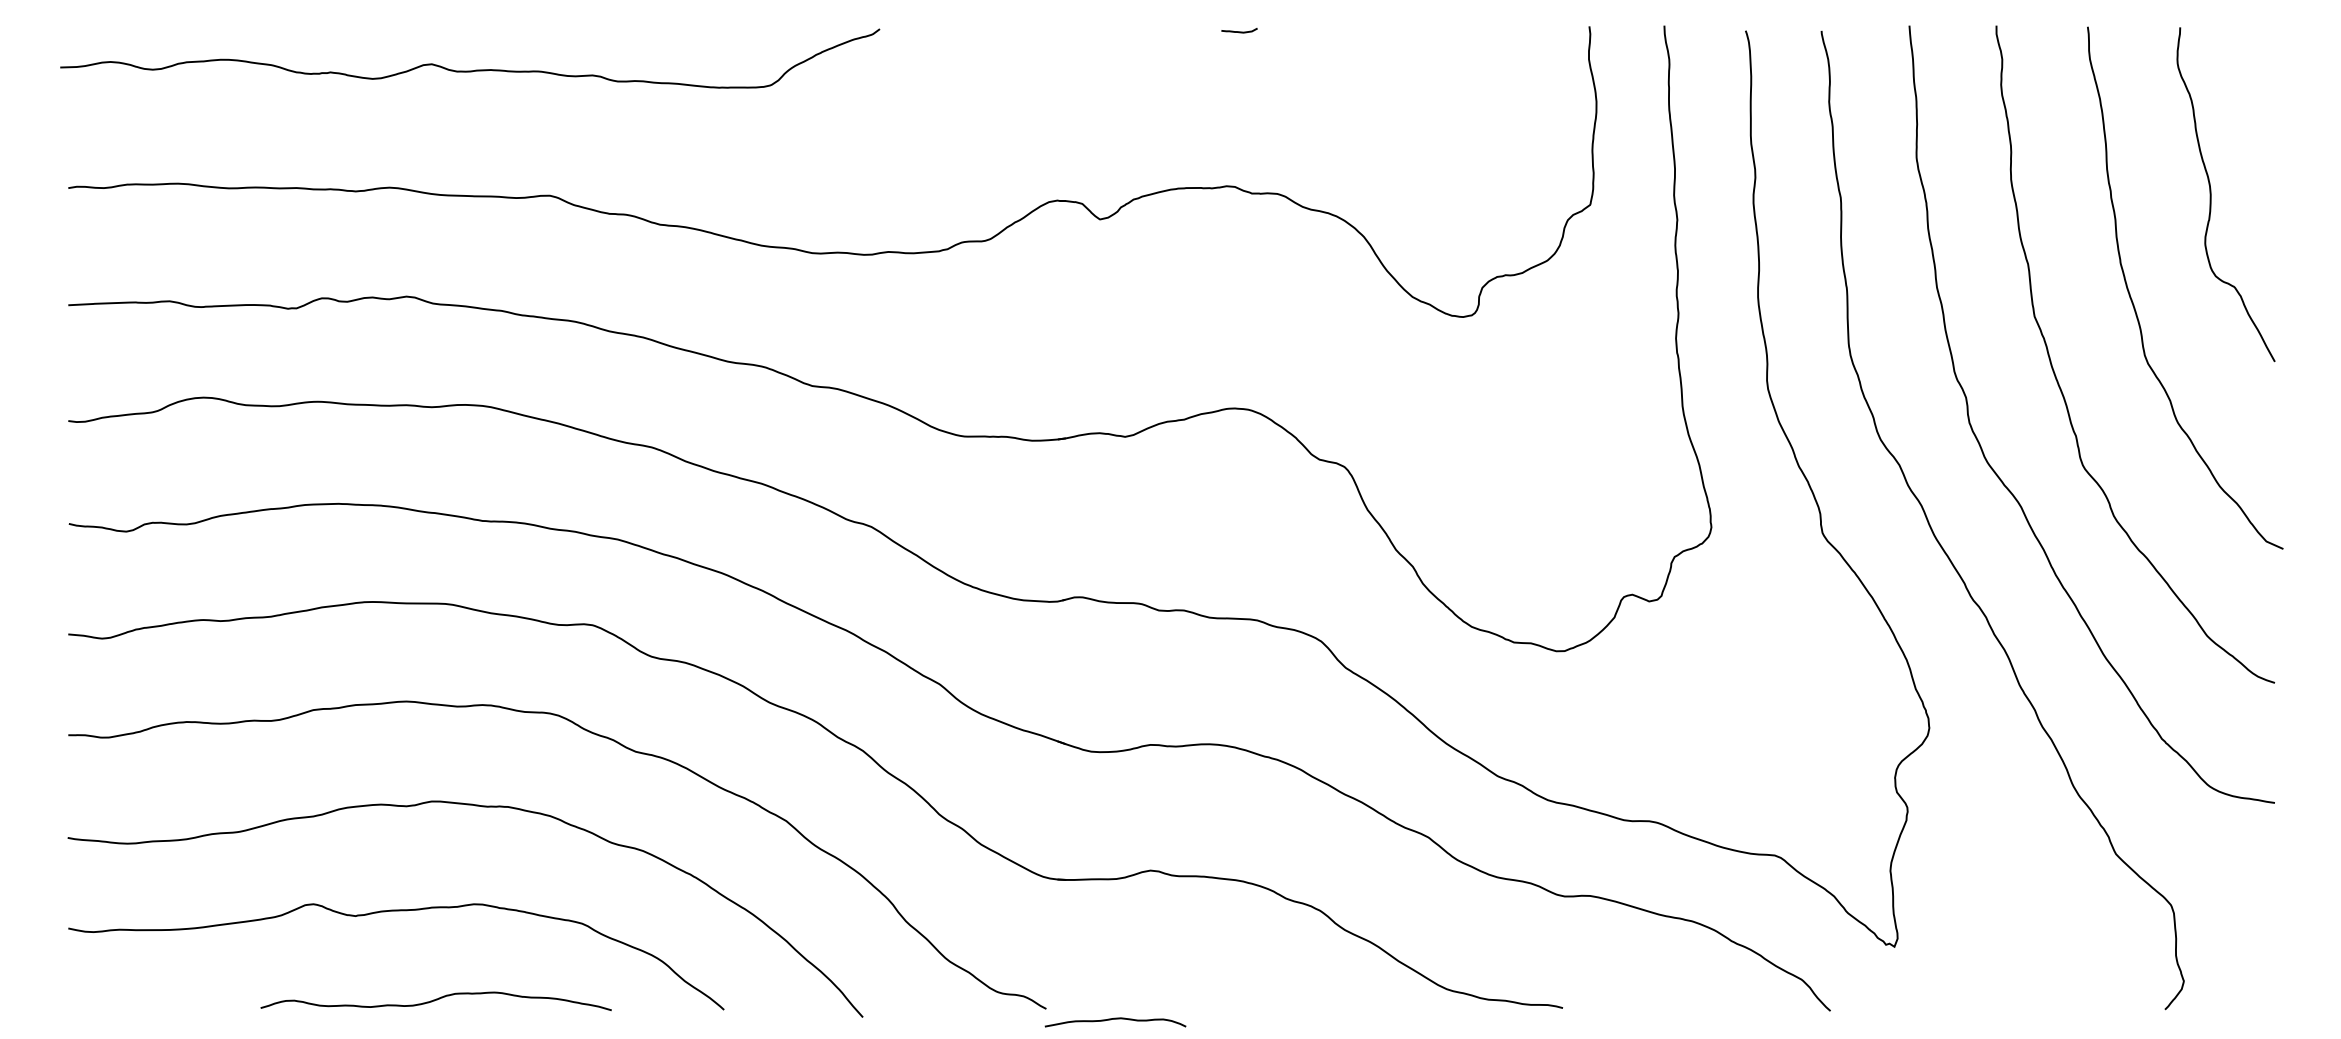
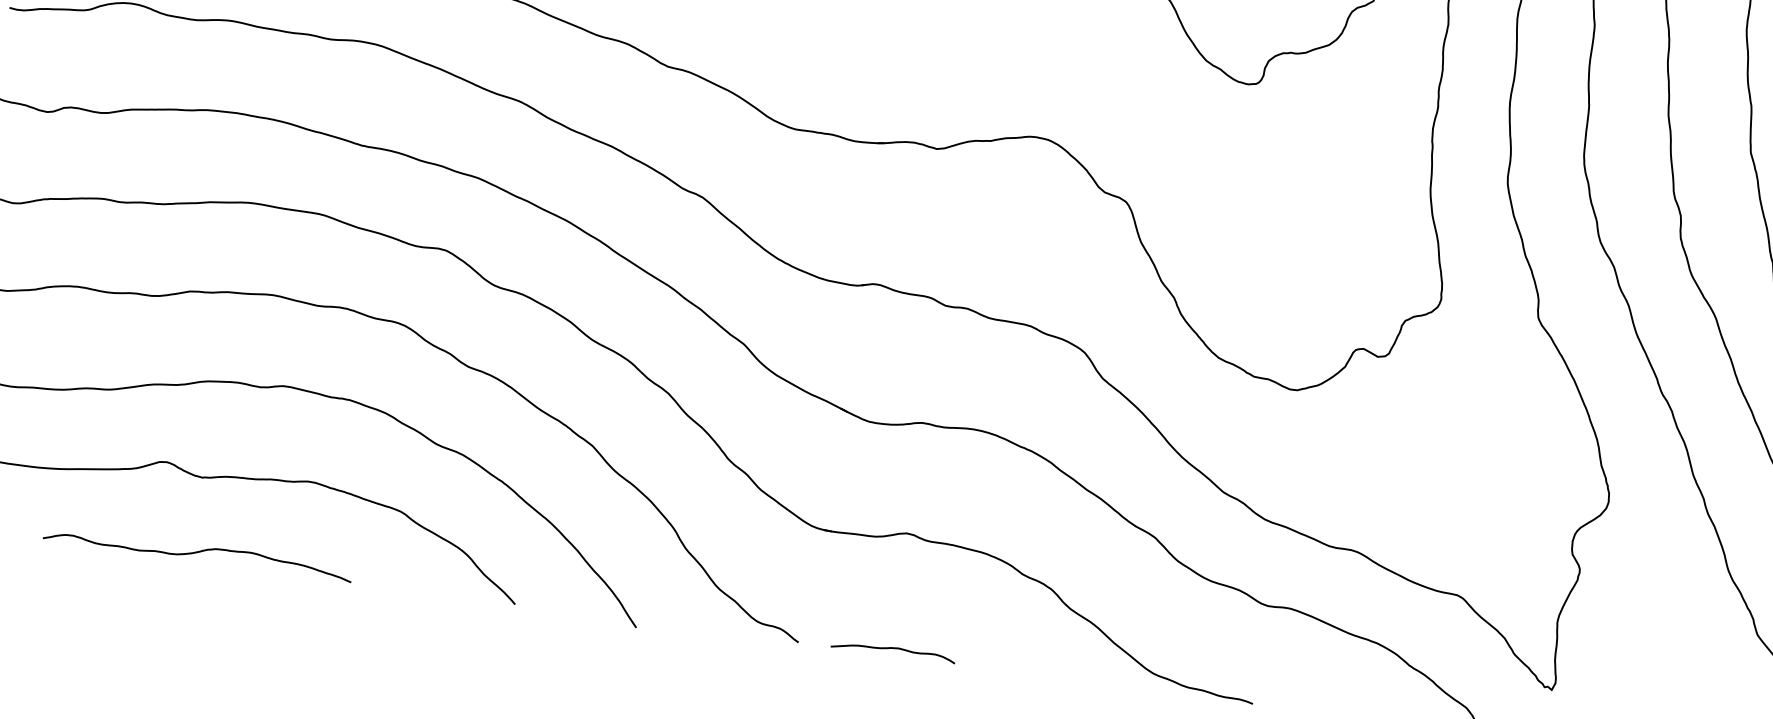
curve: (435, 1000) -> (197, 552), moved
curve: (1115, 1019) -> (893, 648), moved

